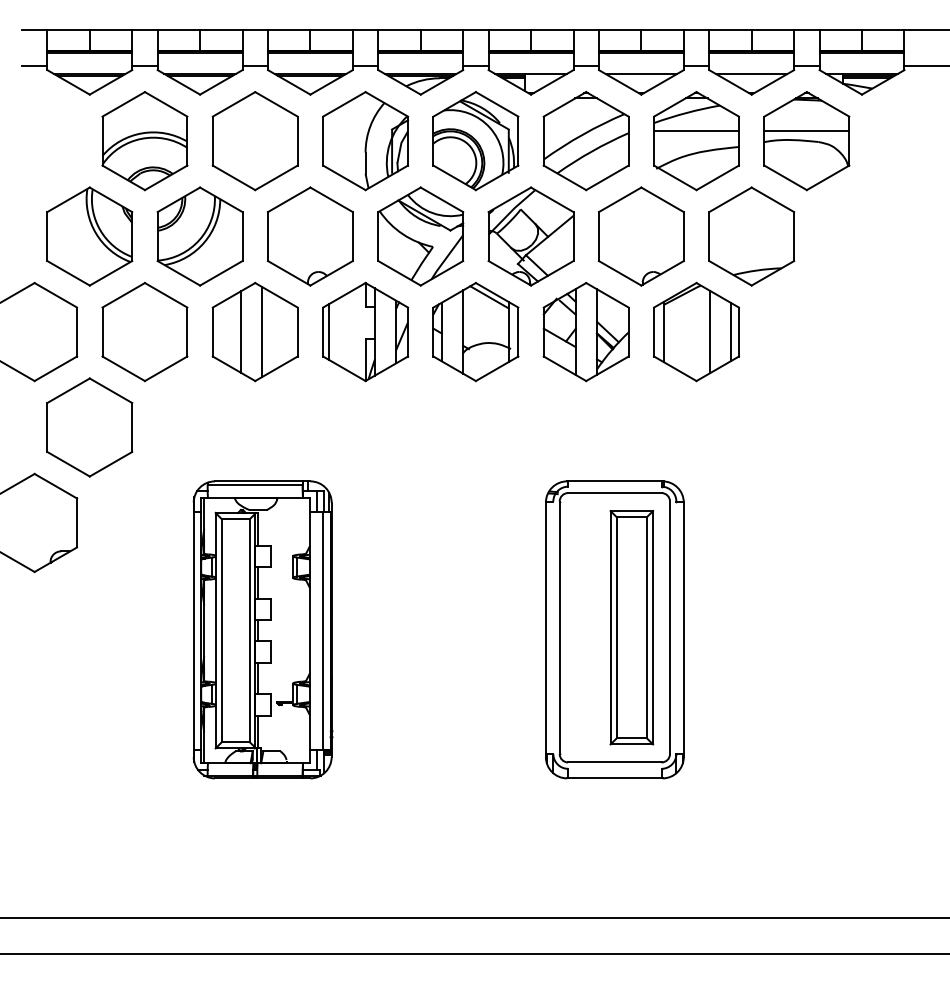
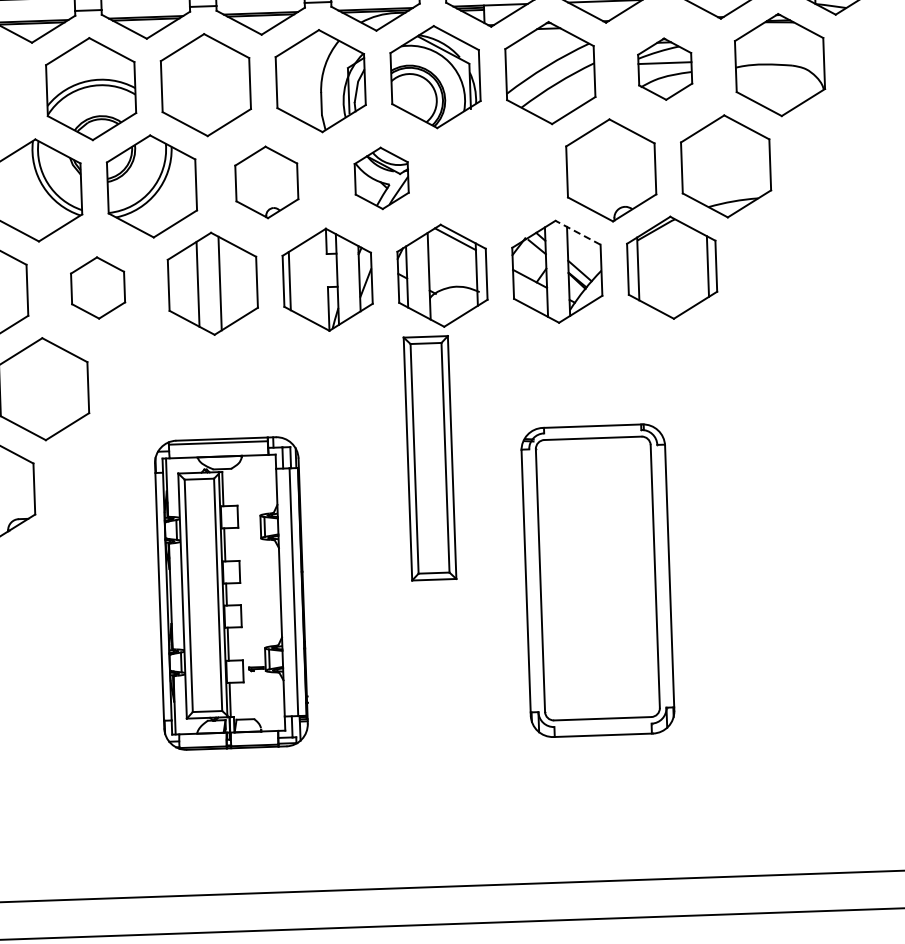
line: (806, 131) -> (779, 55), removed
part: (696, 141) -> (665, 69), size x0.6
part: (310, 236) -> (266, 182), size x0.7
part: (420, 236) -> (381, 178), size x0.6
part: (530, 236) -> (495, 174), removed
line: (607, 295) -> (578, 232), solid -> dashed
line: (709, 331) -> (685, 266), removed
part: (144, 332) -> (97, 288), size x0.6
part: (631, 627) -> (429, 458), moved

